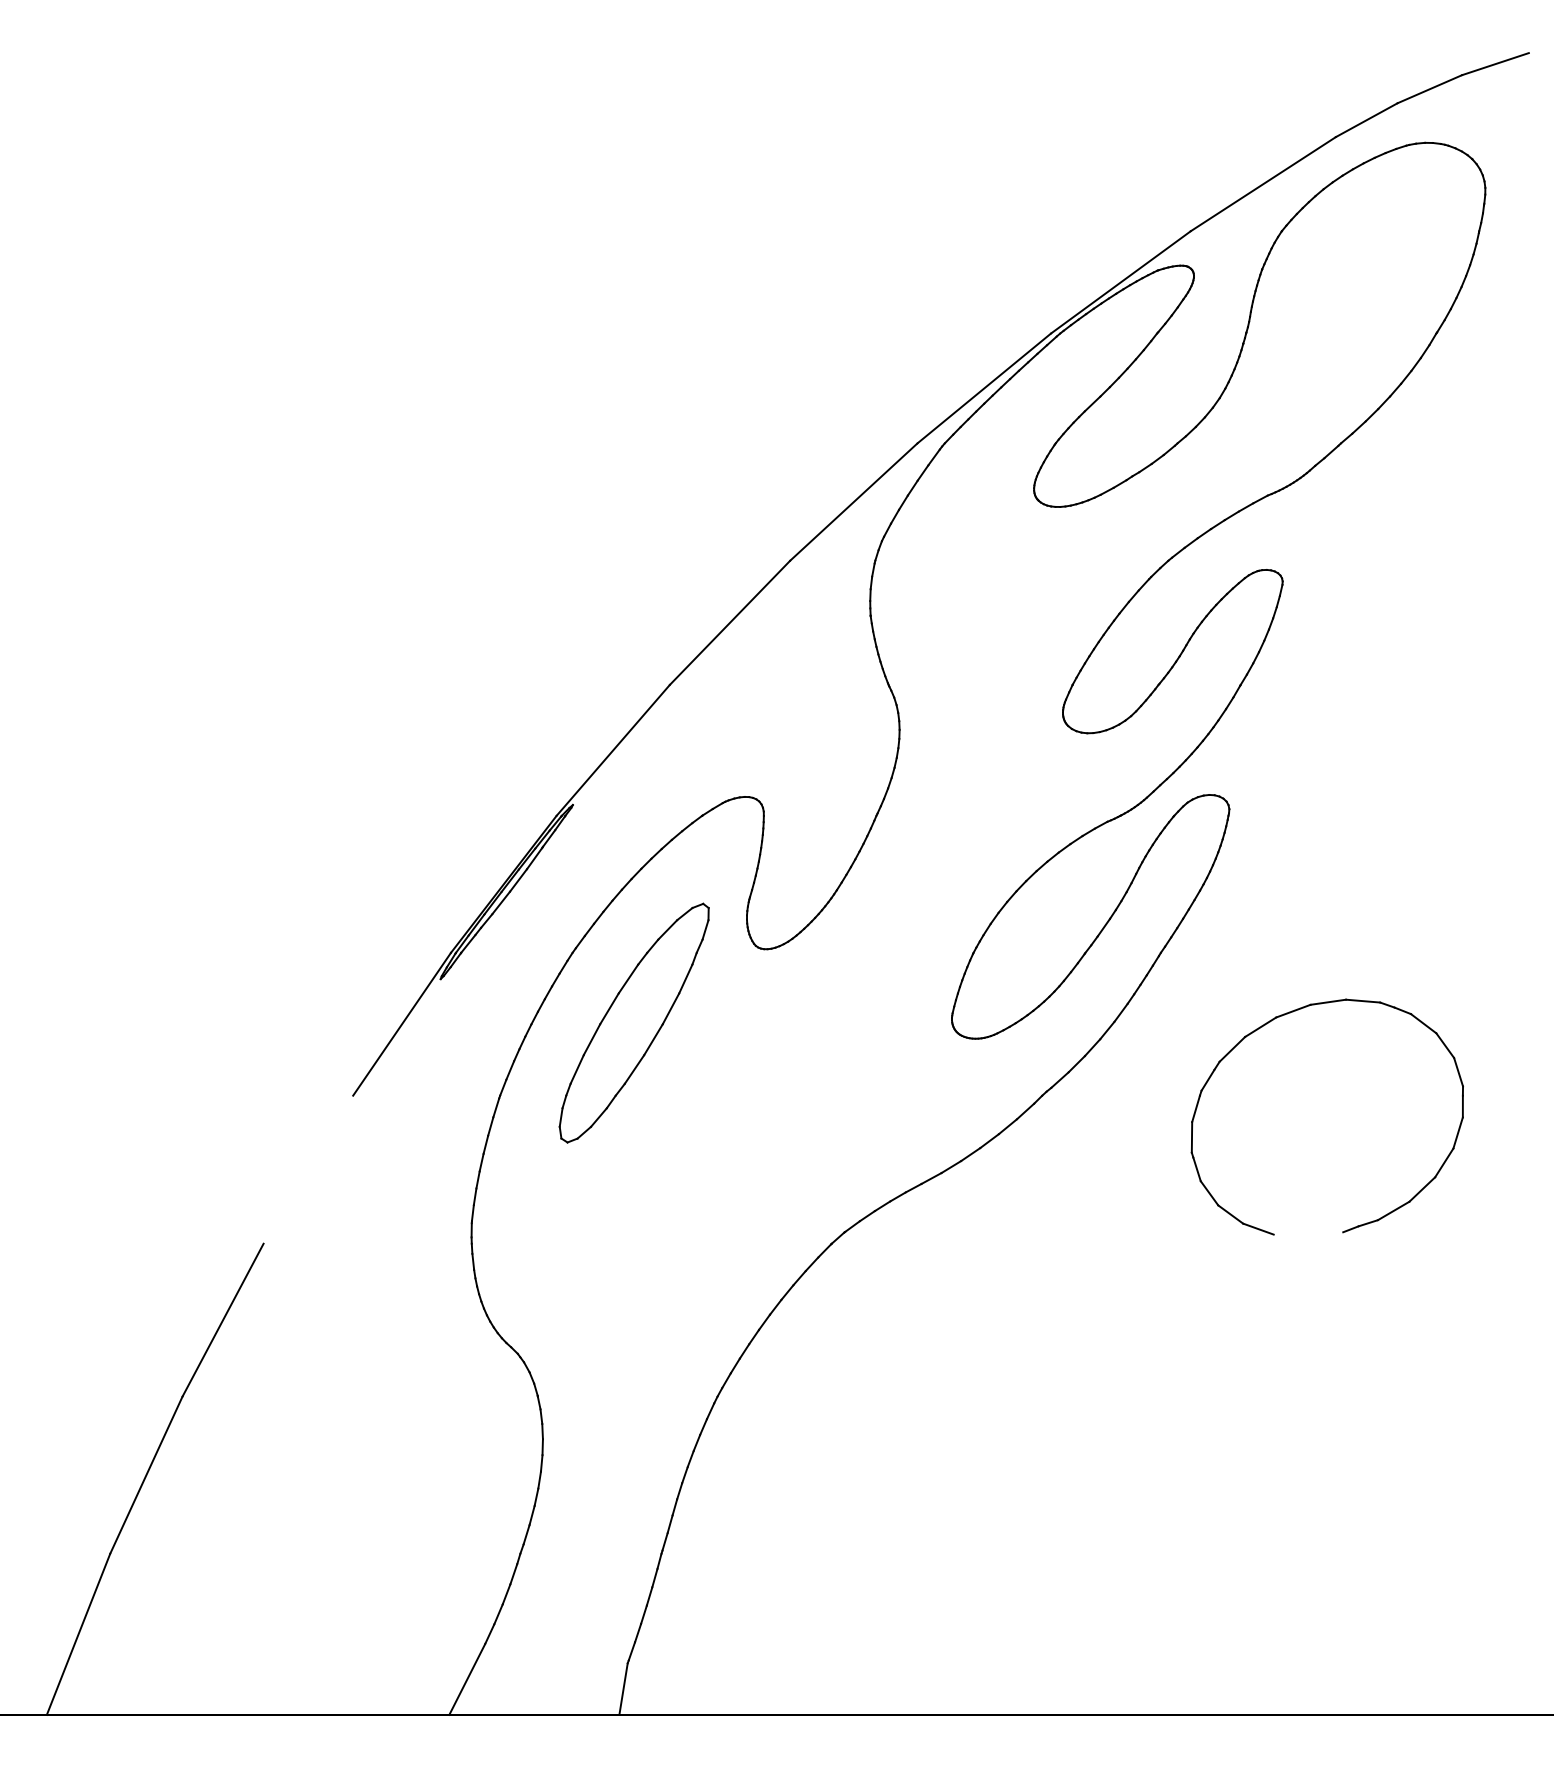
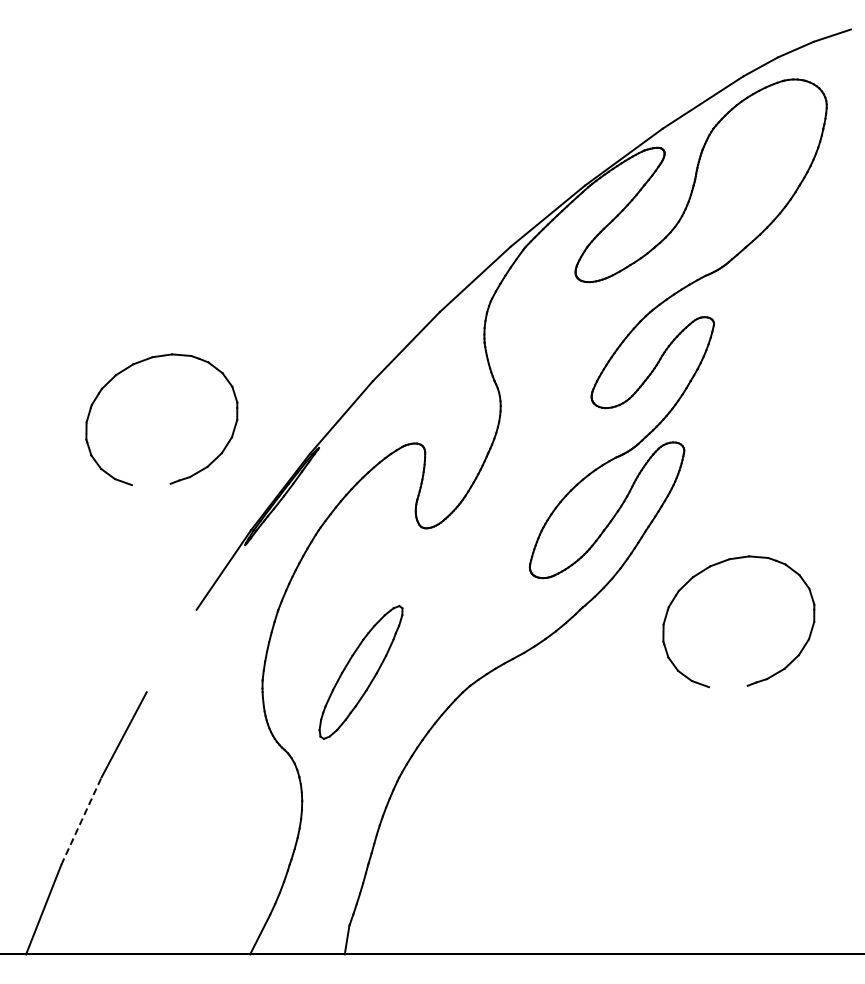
part: (254, 651) -> (141, 362), added
part: (633, 1021) -> (360, 671), moved
line: (146, 1474) -> (81, 820), solid -> dashed

